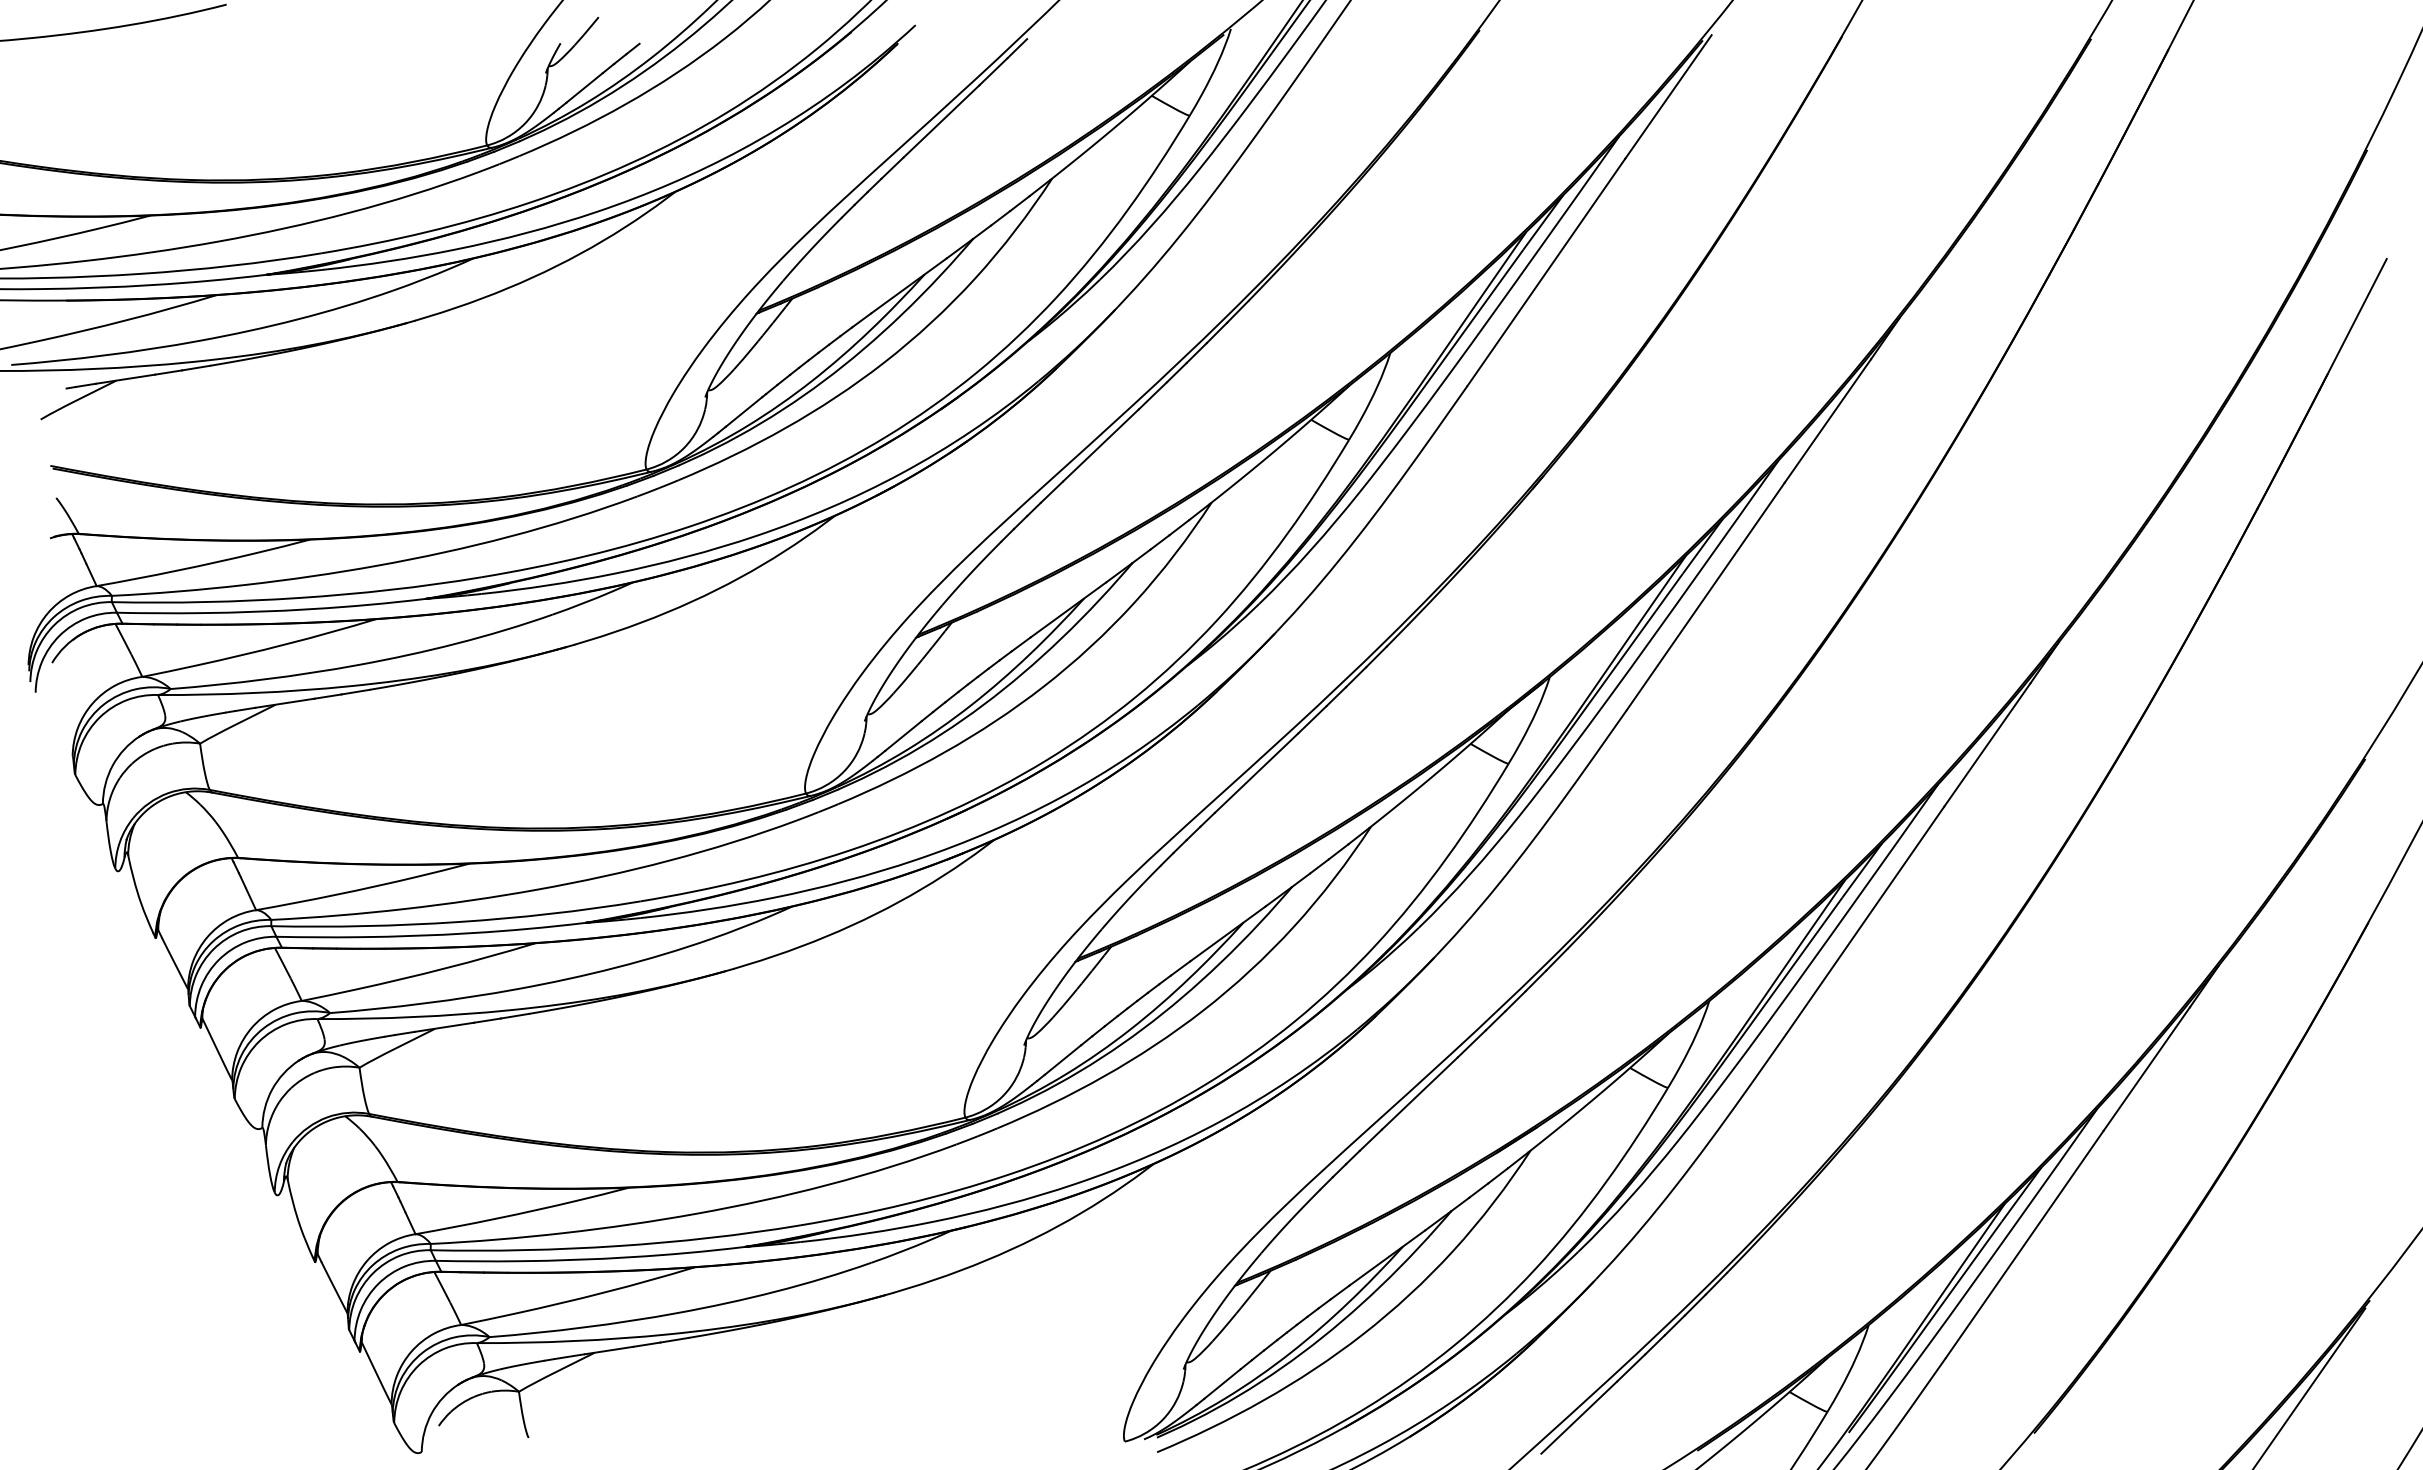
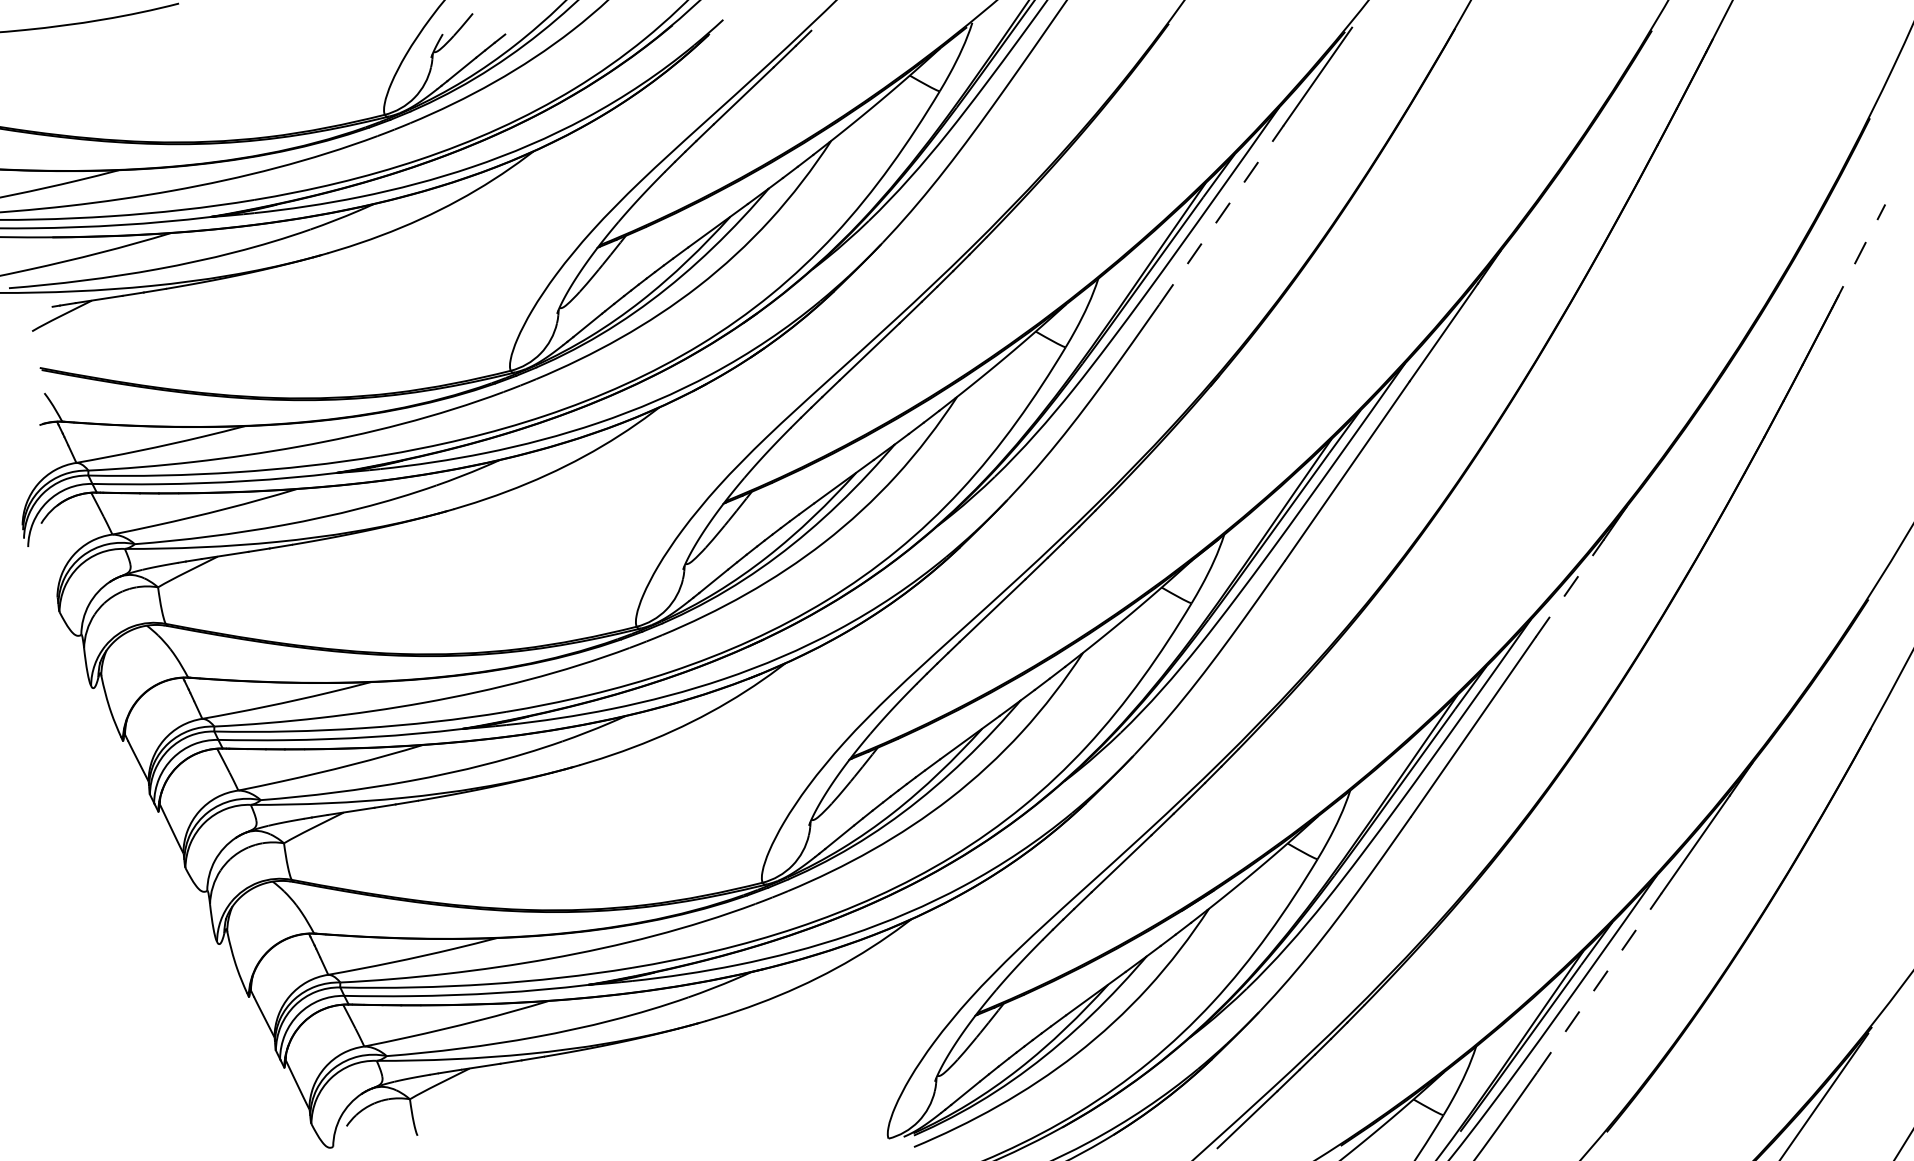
line: (1546, 271) -> (1221, 214), solid -> dashed
line: (2353, 324) -> (1859, 256), solid -> dashed
line: (1987, 744) -> (1569, 588), solid -> dashed
line: (2025, 1243) -> (1599, 982), solid -> dashed

